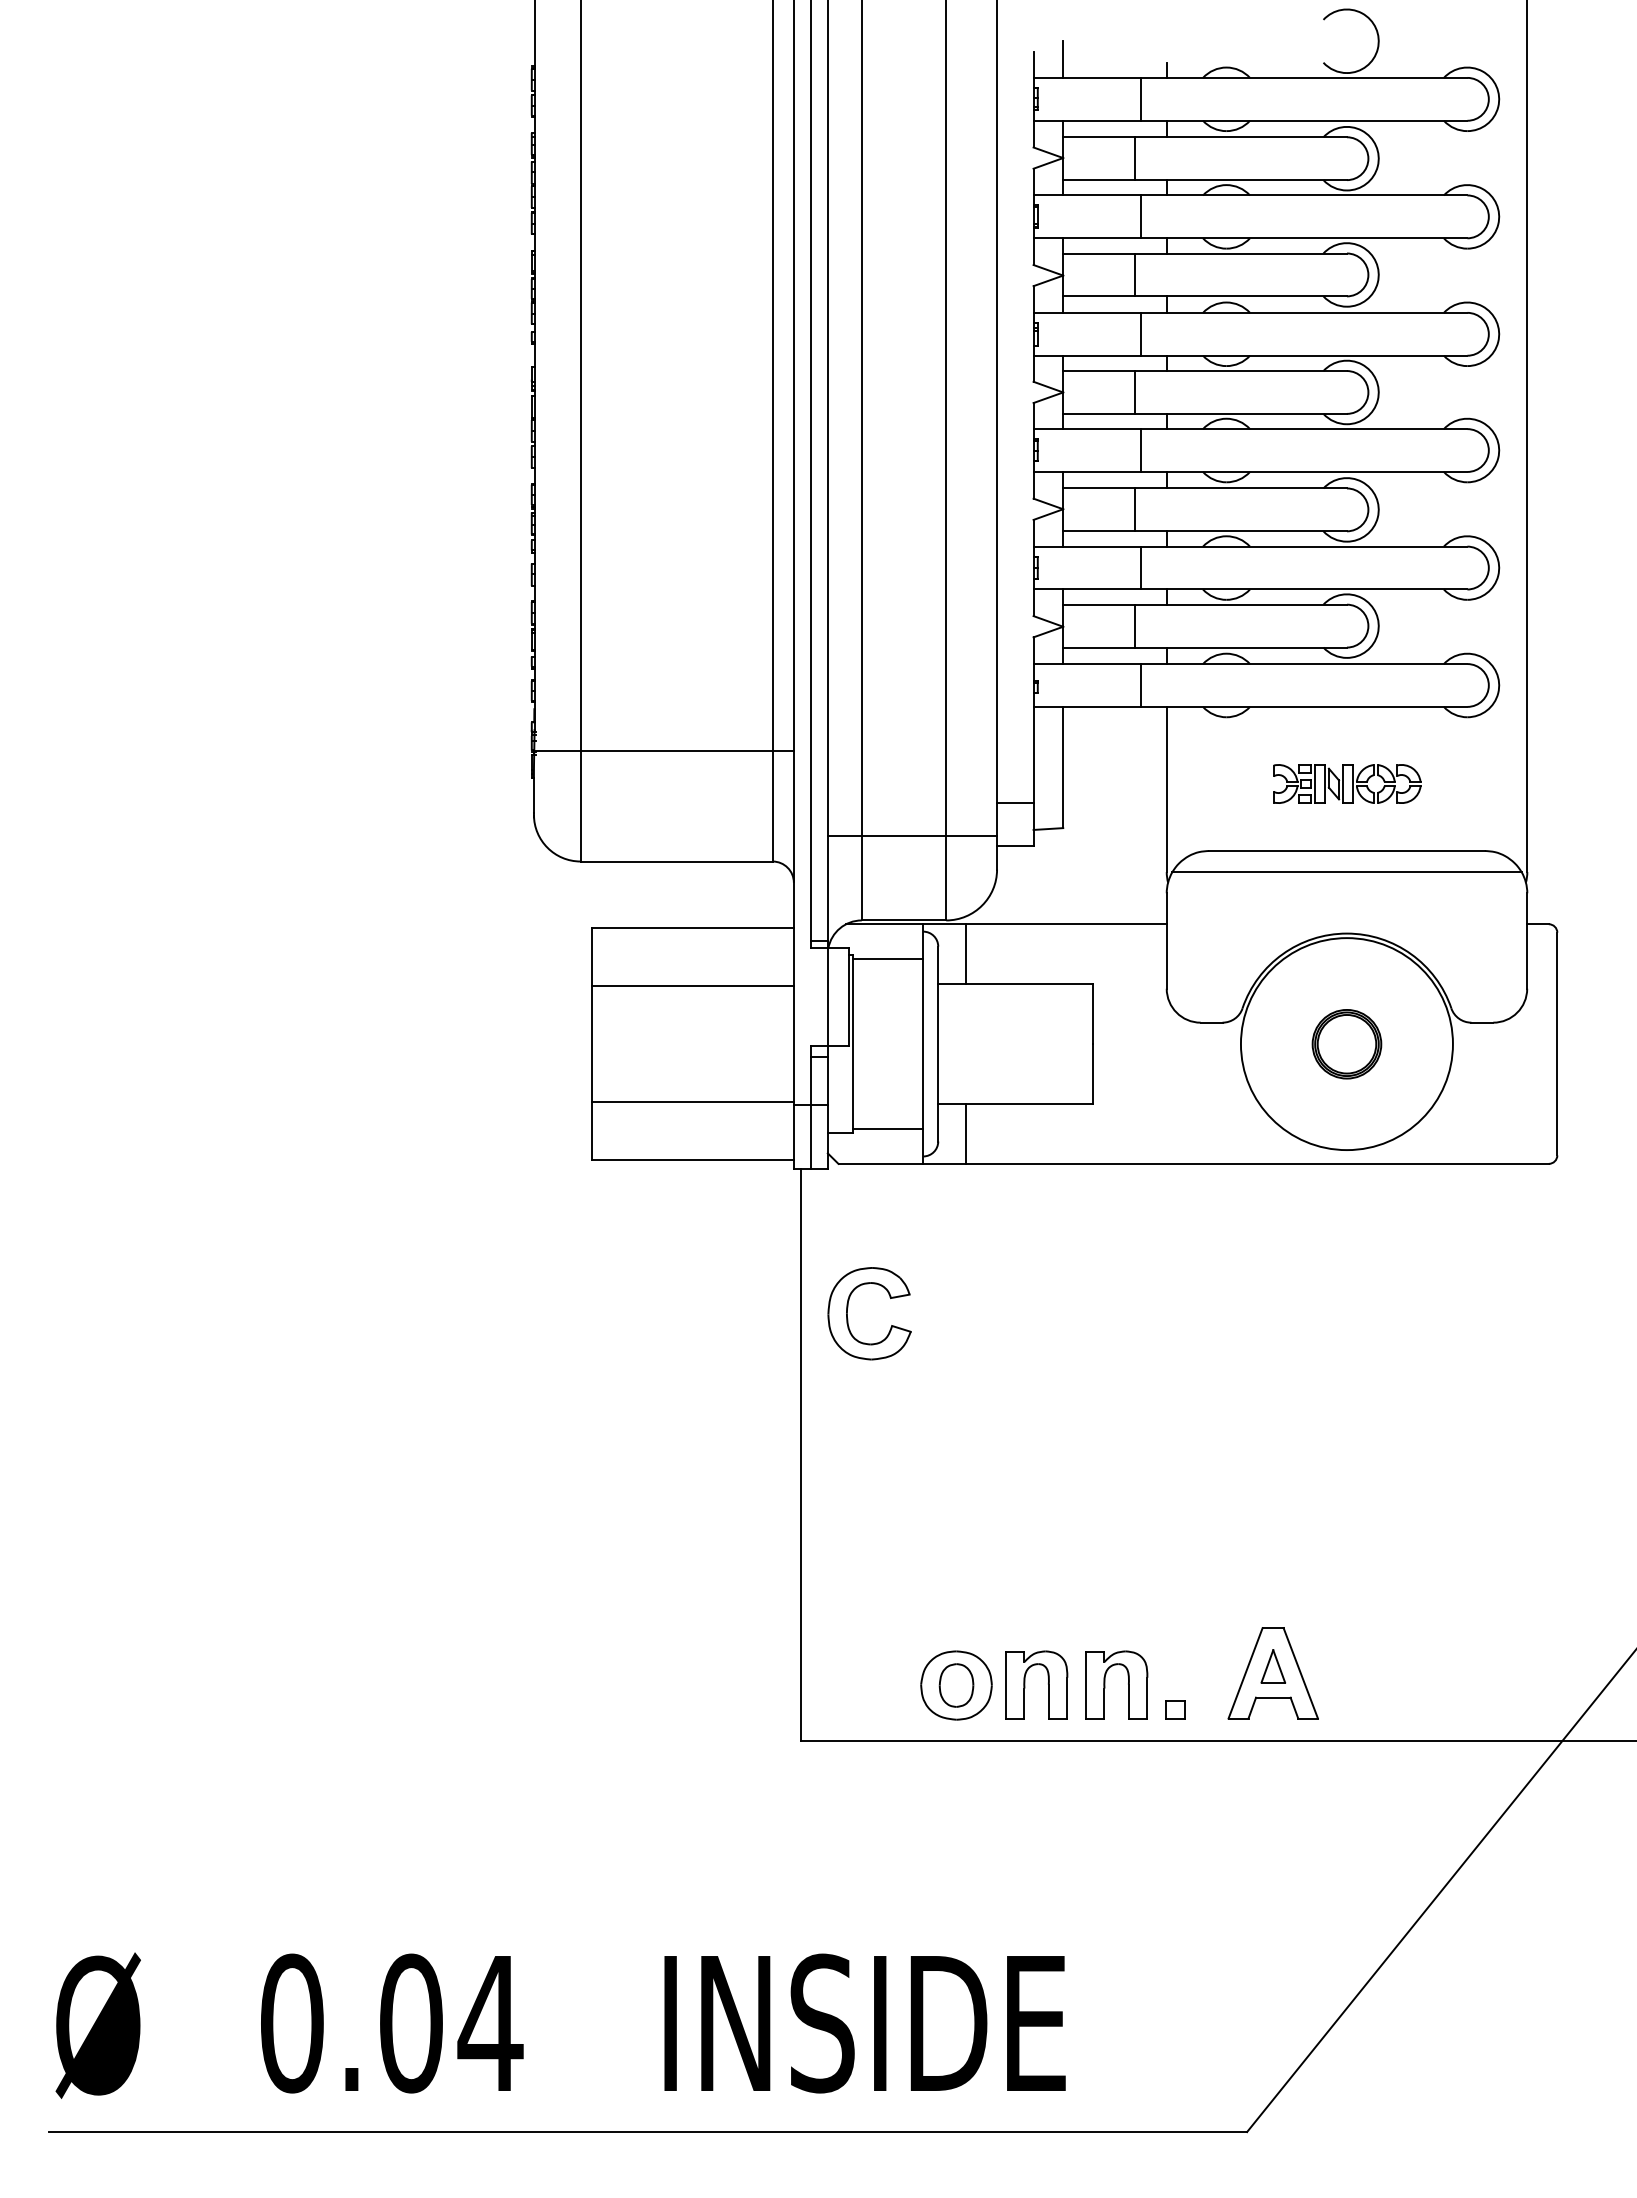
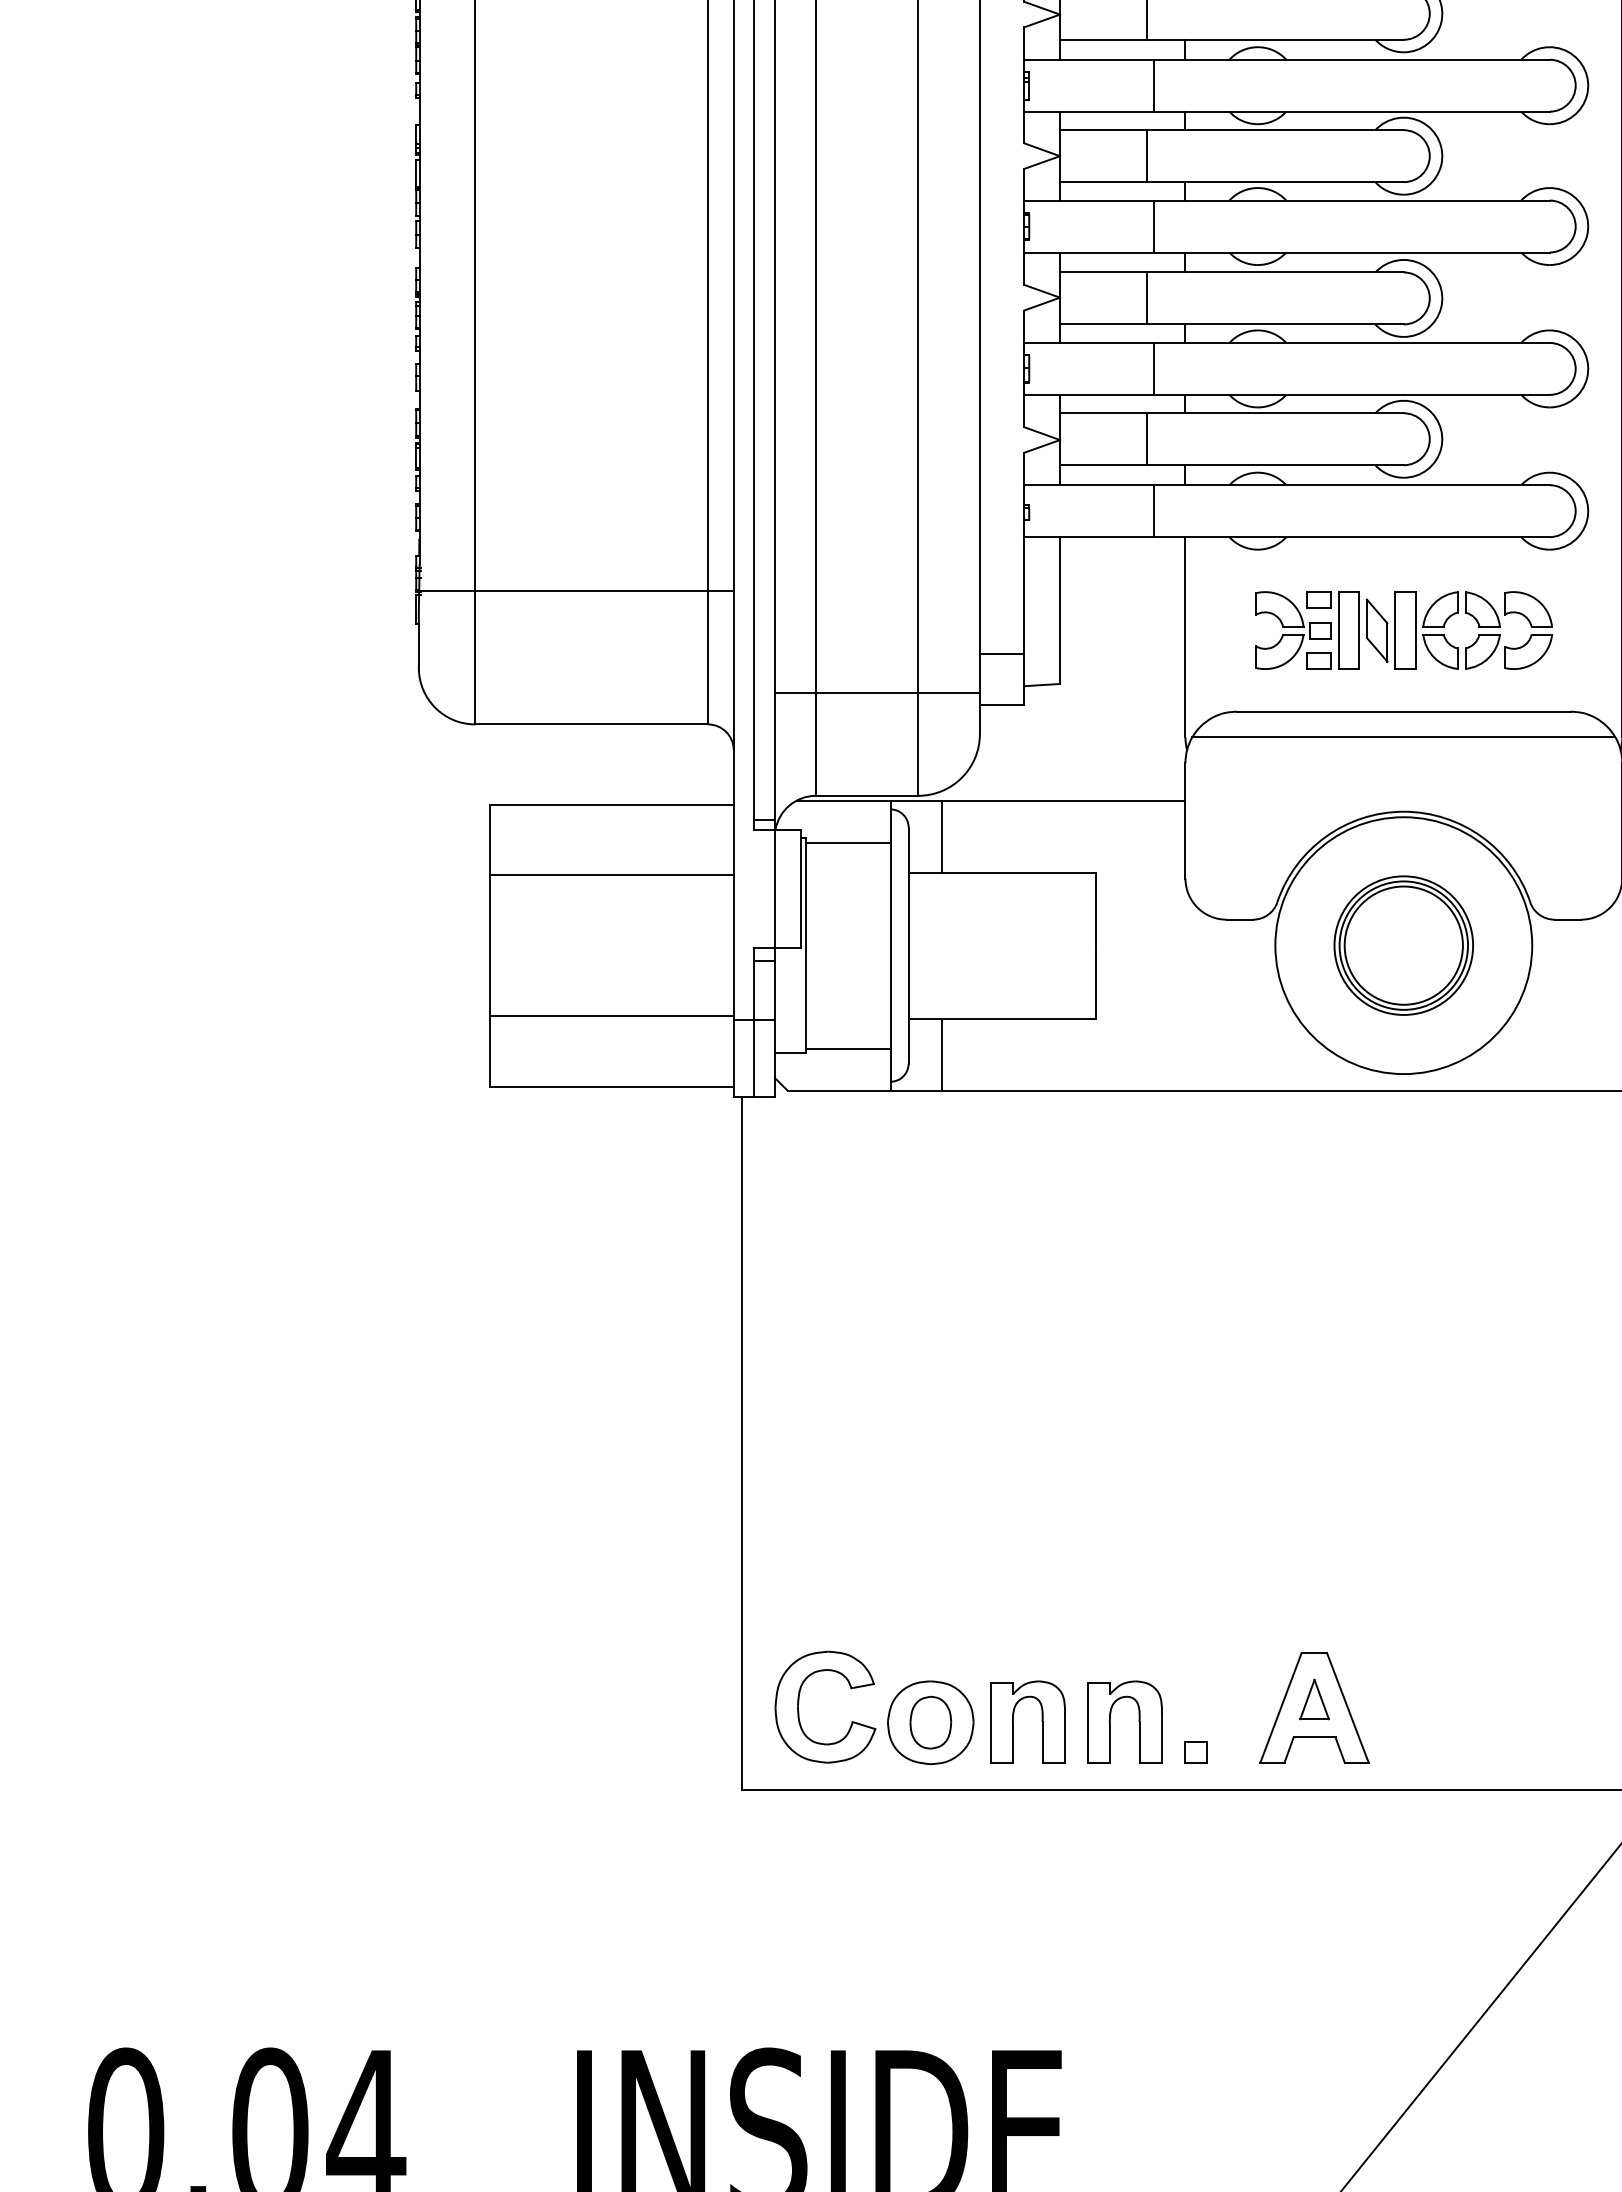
part: (1347, 783) -> (1404, 629), size x1.67
part: (1346, 1044) -> (1403, 946), size x1.67
part: (848, 1318) -> (799, 1713), moved

